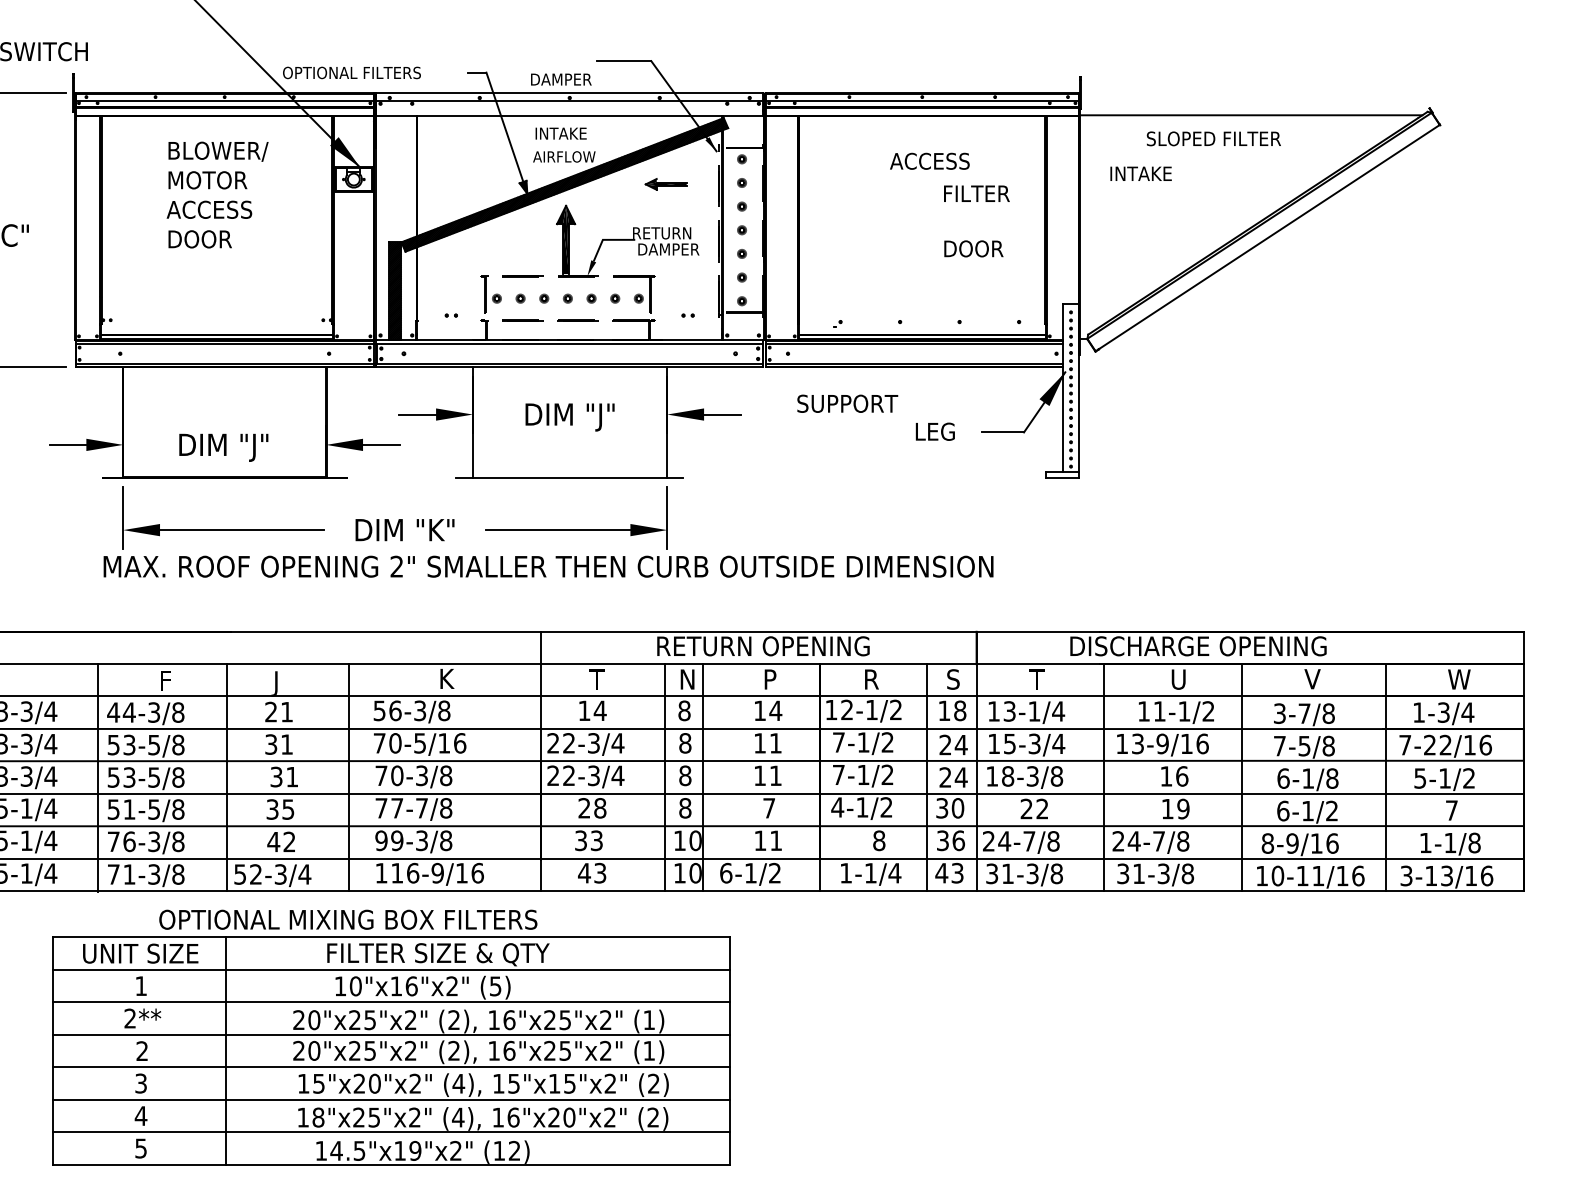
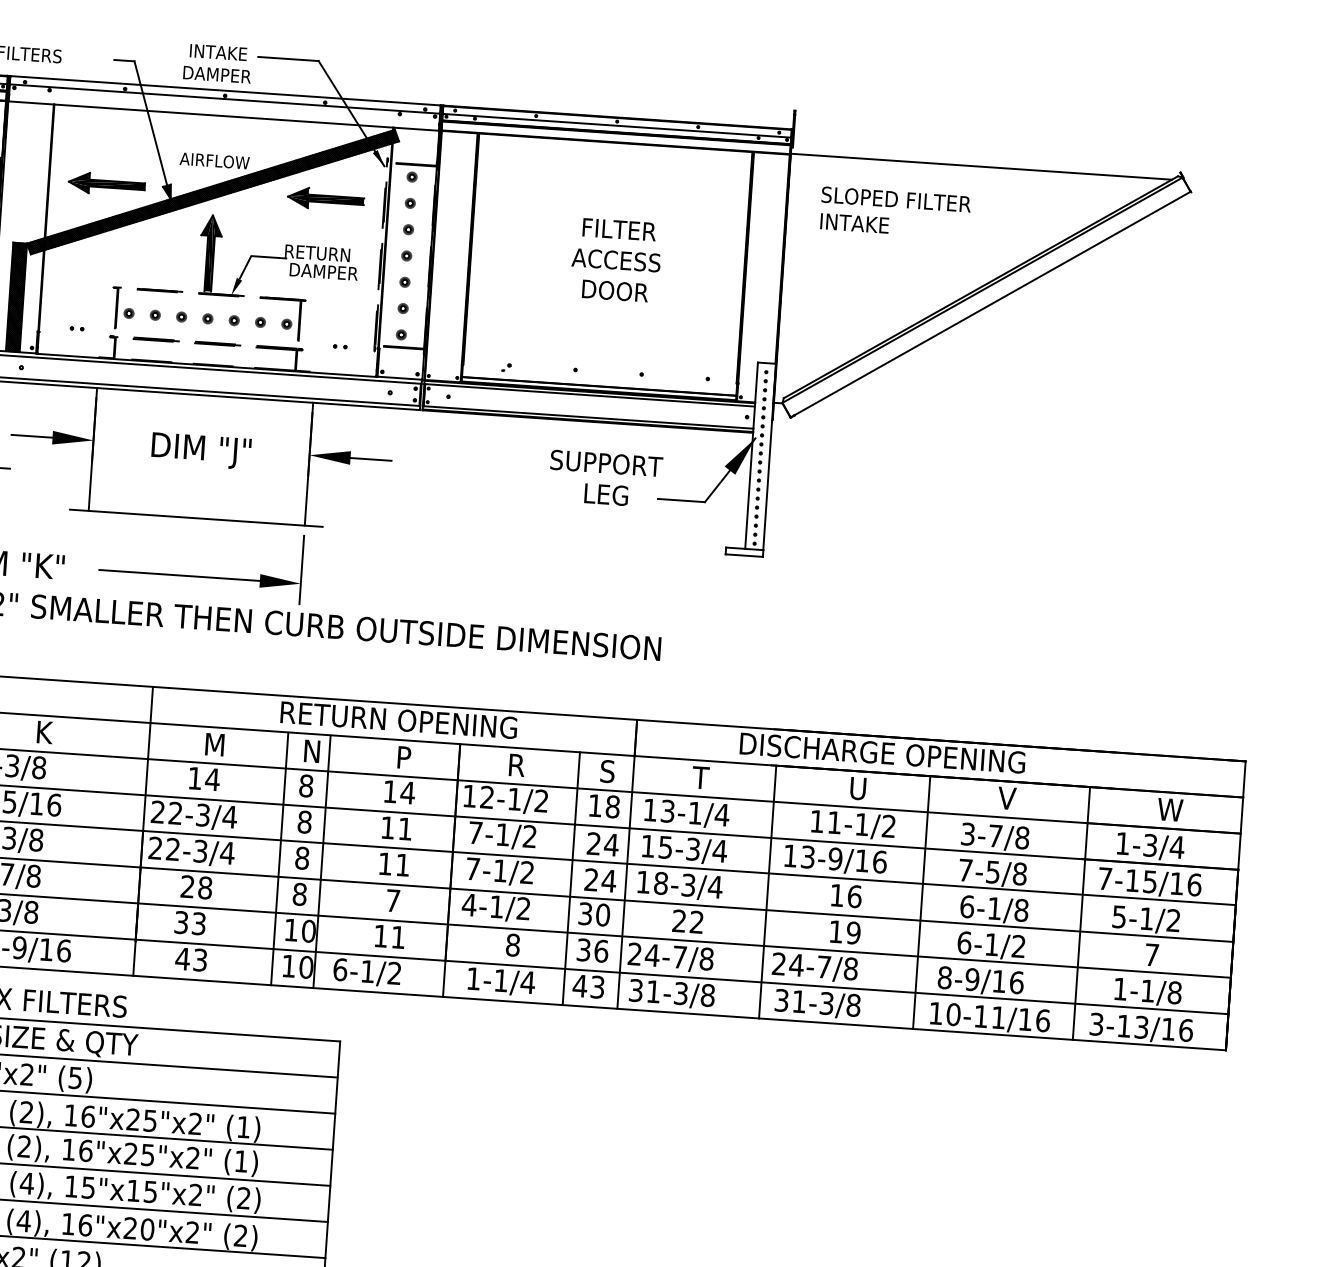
text: (560, 133) -> (217, 52), moved
text: (1213, 138) -> (895, 199), moved
text: (929, 160) -> (615, 259), moved
part: (468, 184) -> (106, 184), added
part: (665, 184) -> (325, 199), size x1.67
text: (976, 193) -> (619, 229), moved
text: (973, 248) -> (614, 290), moved
text: (847, 403) -> (606, 463), moved
text: (598, 679) -> (213, 744), T -> M
text: (1437, 744) -> (1141, 880), 7-22/16 -> 7-15/16
text: (1056, 776) -> (714, 887), 18-3/8 -> 18-3/4

